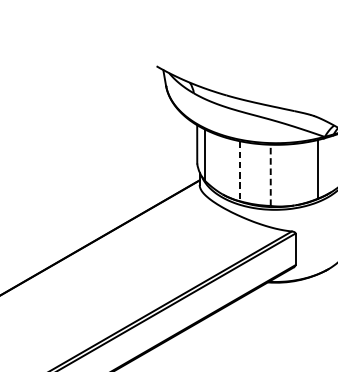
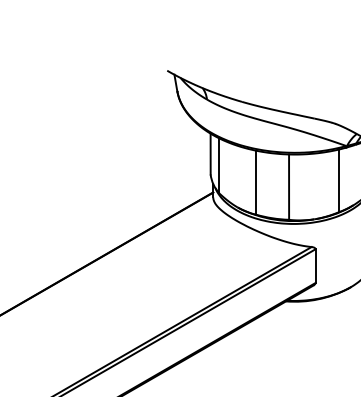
line: (240, 171) -> (256, 183), dashed -> solid
line: (271, 175) -> (289, 187), dashed -> solid

